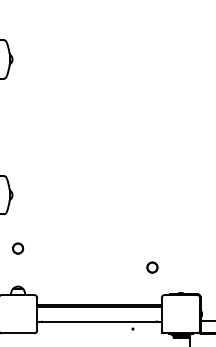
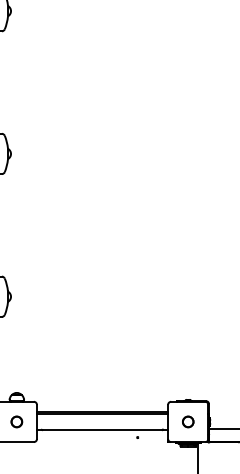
part: (17, 248) -> (16, 421), moved
part: (152, 267) -> (188, 421), moved

